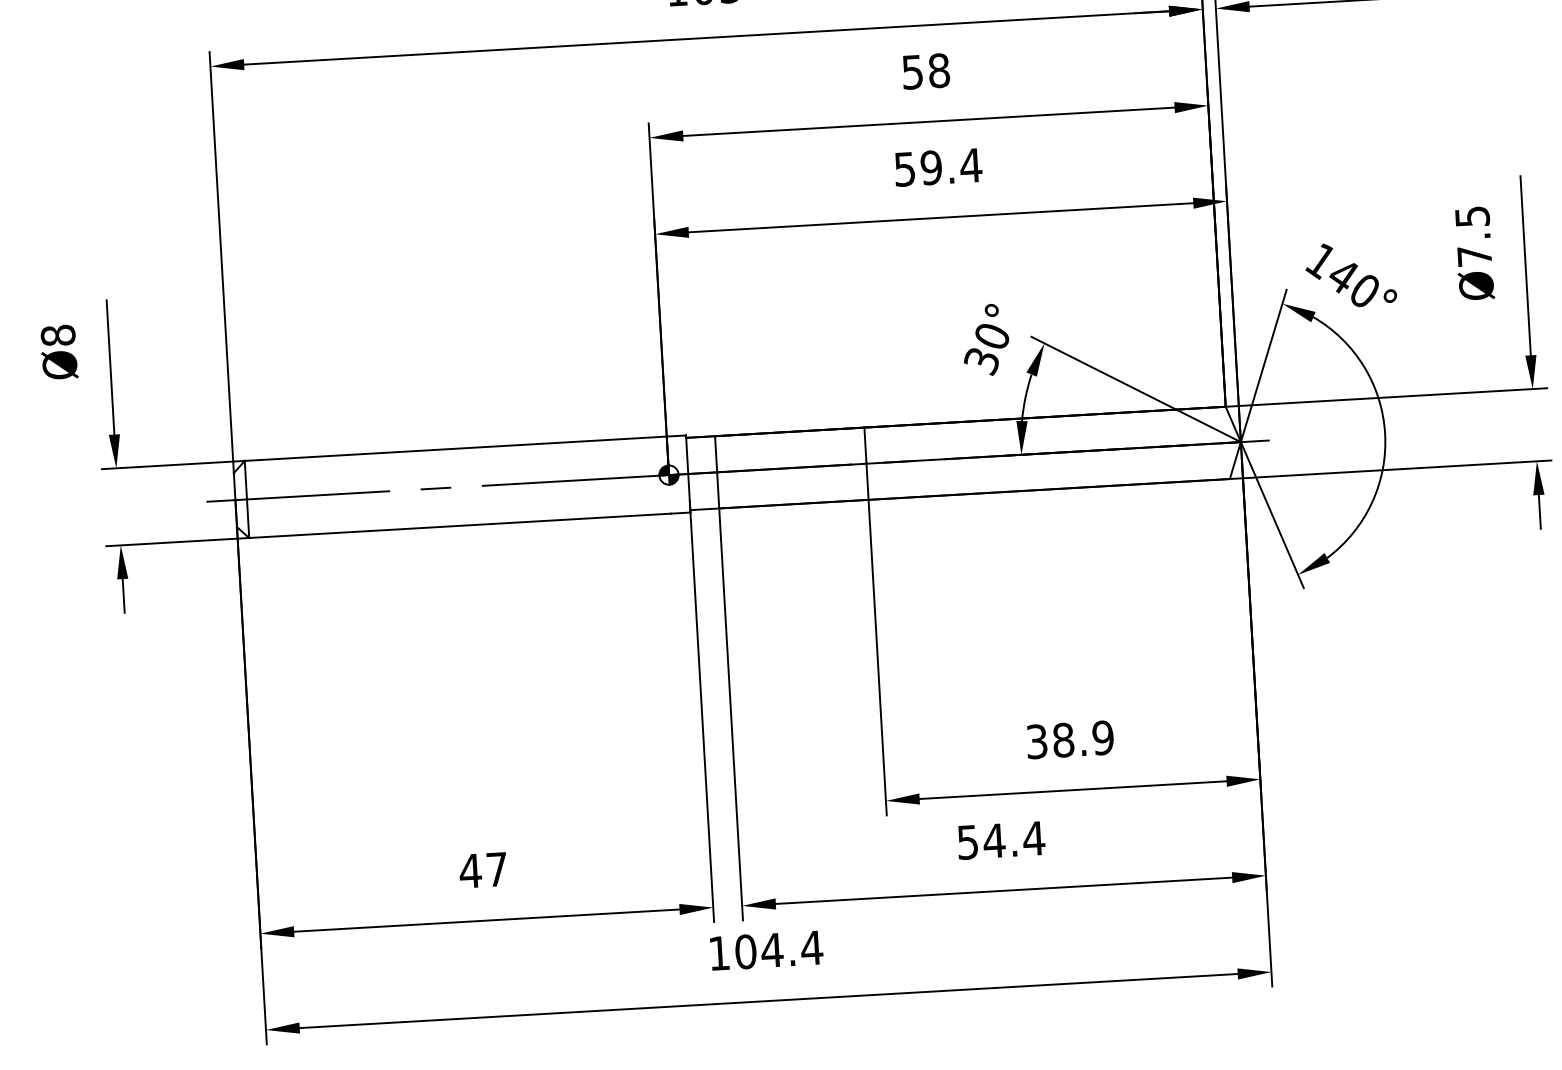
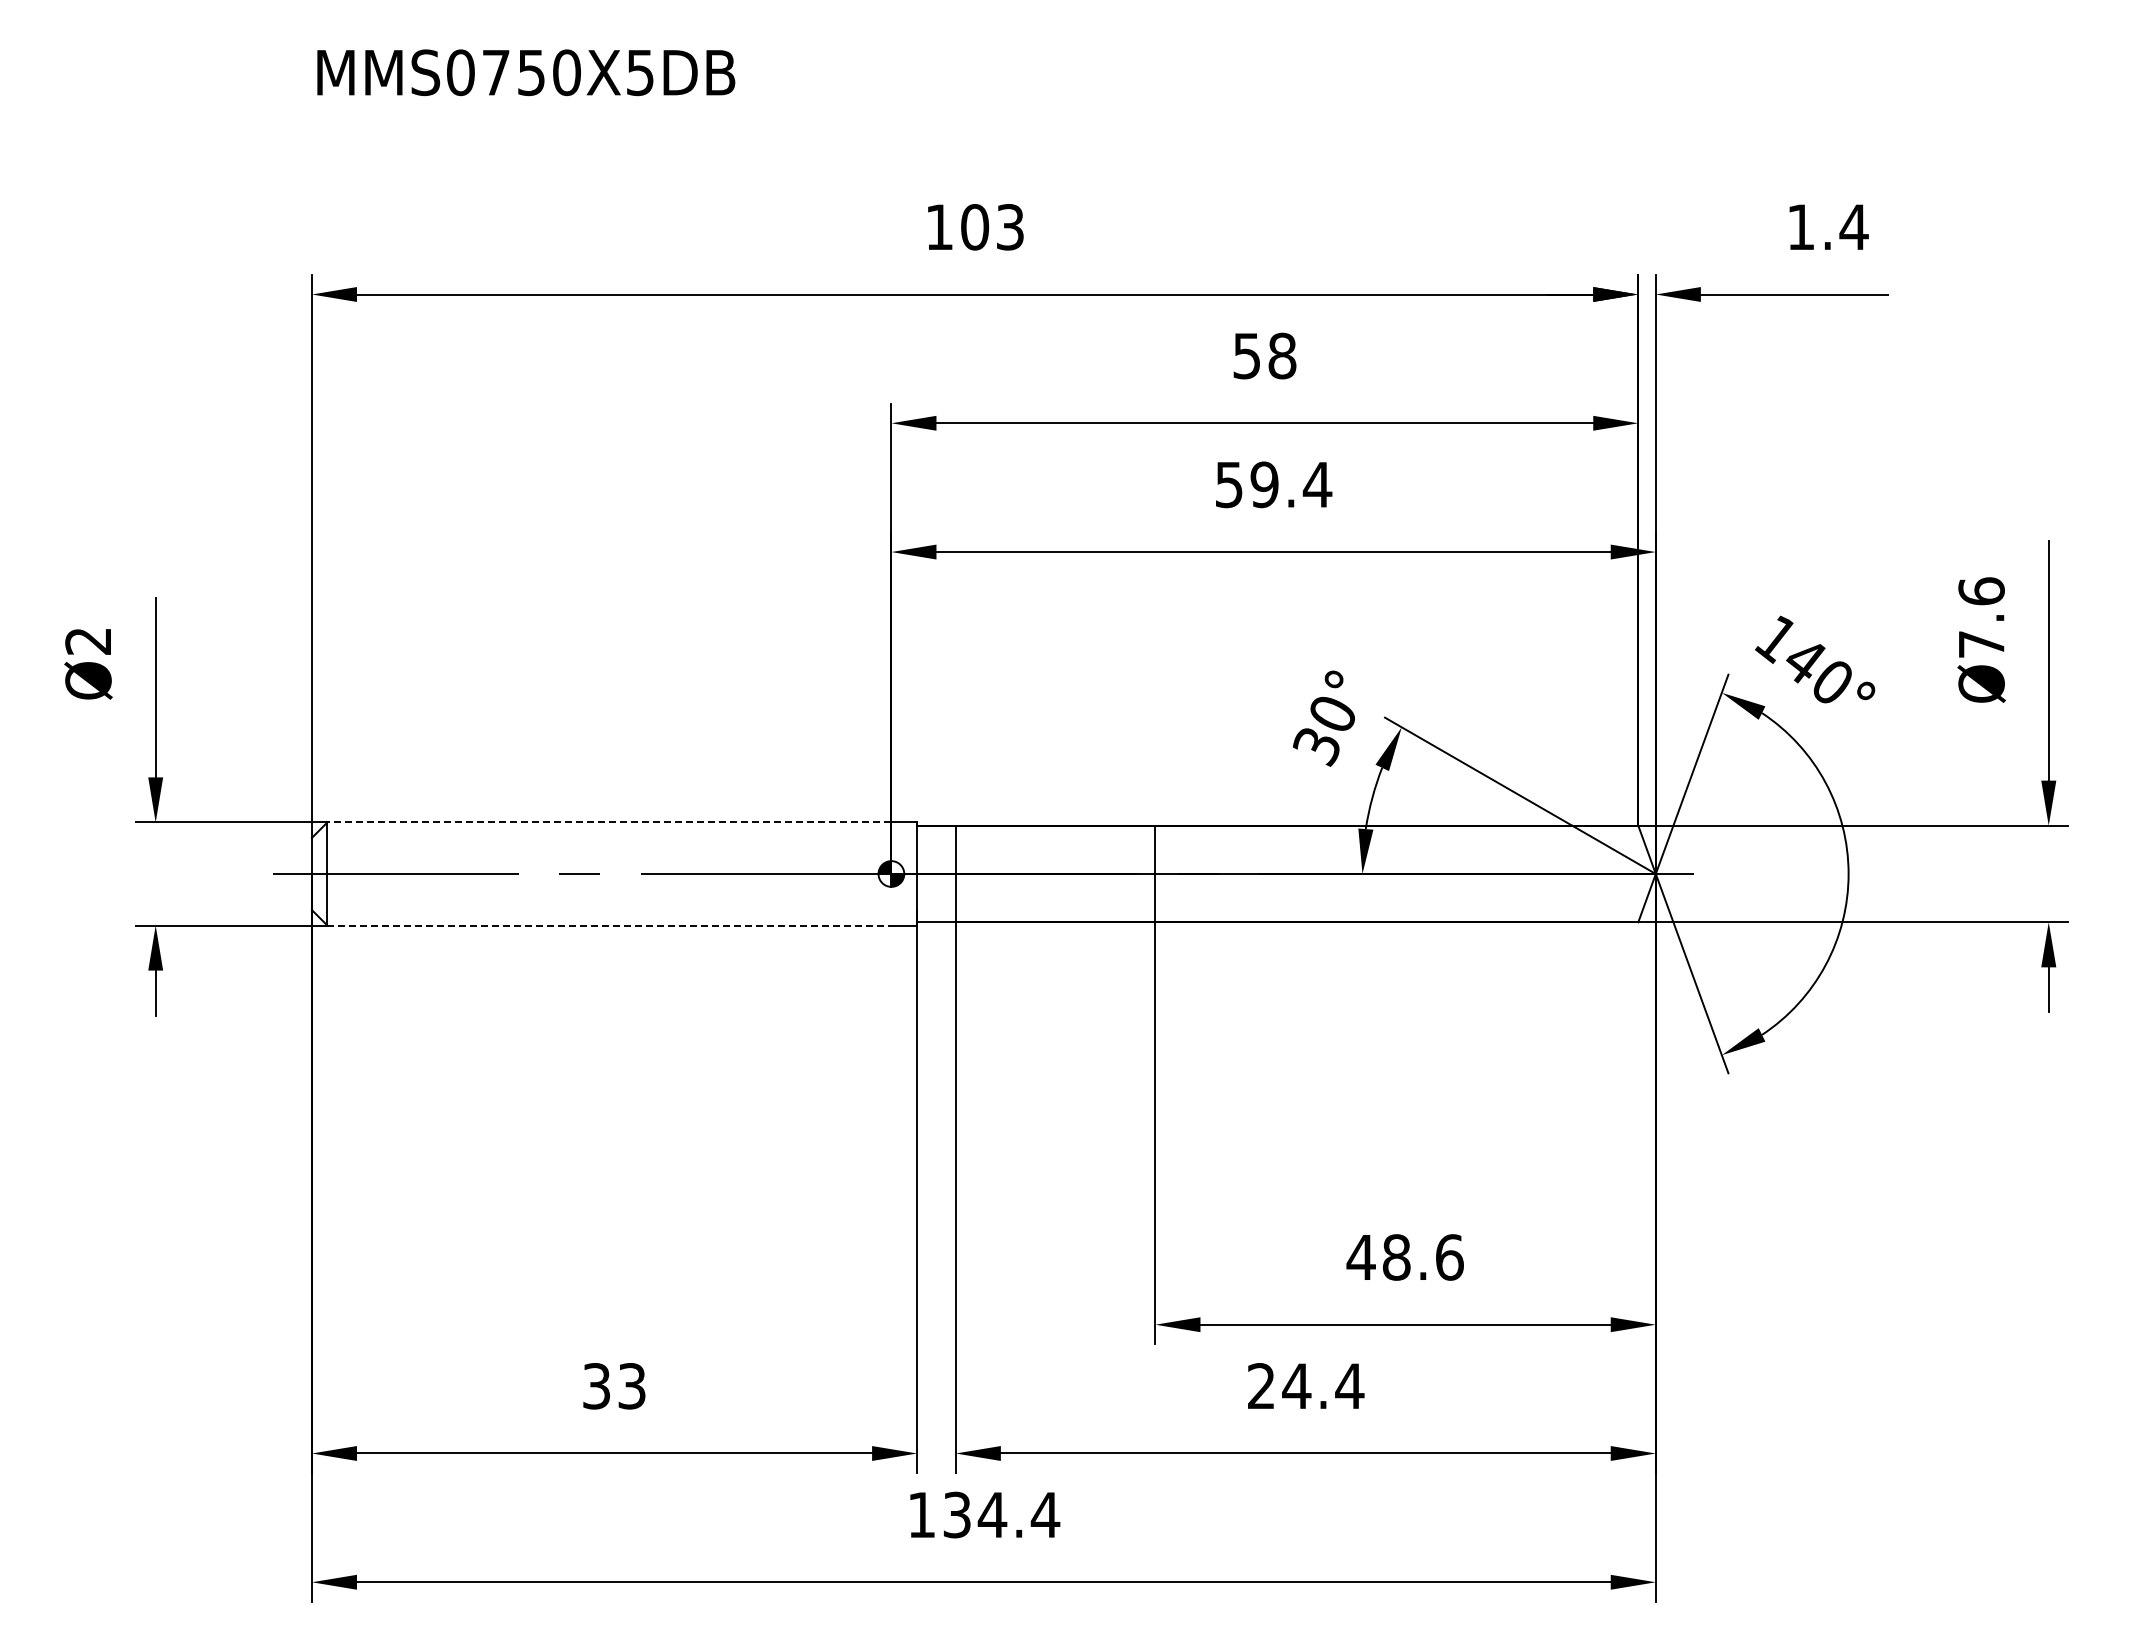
text: (1472, 216) -> (1981, 591), Ø7.5 -> Ø7.6
text: (58, 335) -> (88, 641), Ø8 -> Ø2
line: (455, 448) -> (608, 822), solid -> dashed
line: (460, 525) -> (609, 925), solid -> dashed
text: (1069, 739) -> (1404, 1257), 38.9 -> 48.6
text: (967, 842) -> (1261, 1386), 54.4 -> 24.4
text: (483, 870) -> (613, 1386), 47 -> 33
text: (746, 951) -> (957, 1514), 104.4 -> 134.4

